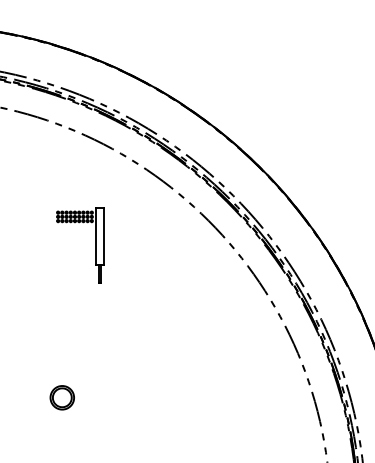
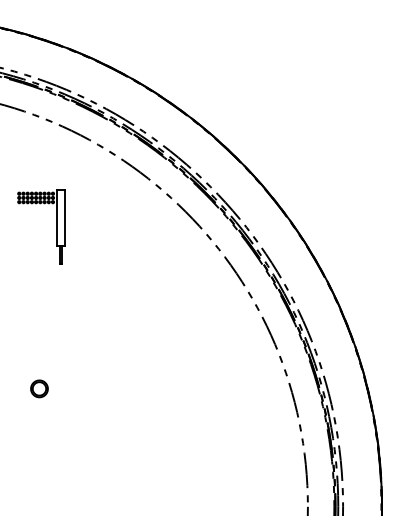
part: (95, 245) -> (56, 226), moved
part: (62, 397) -> (39, 388), size x0.71

